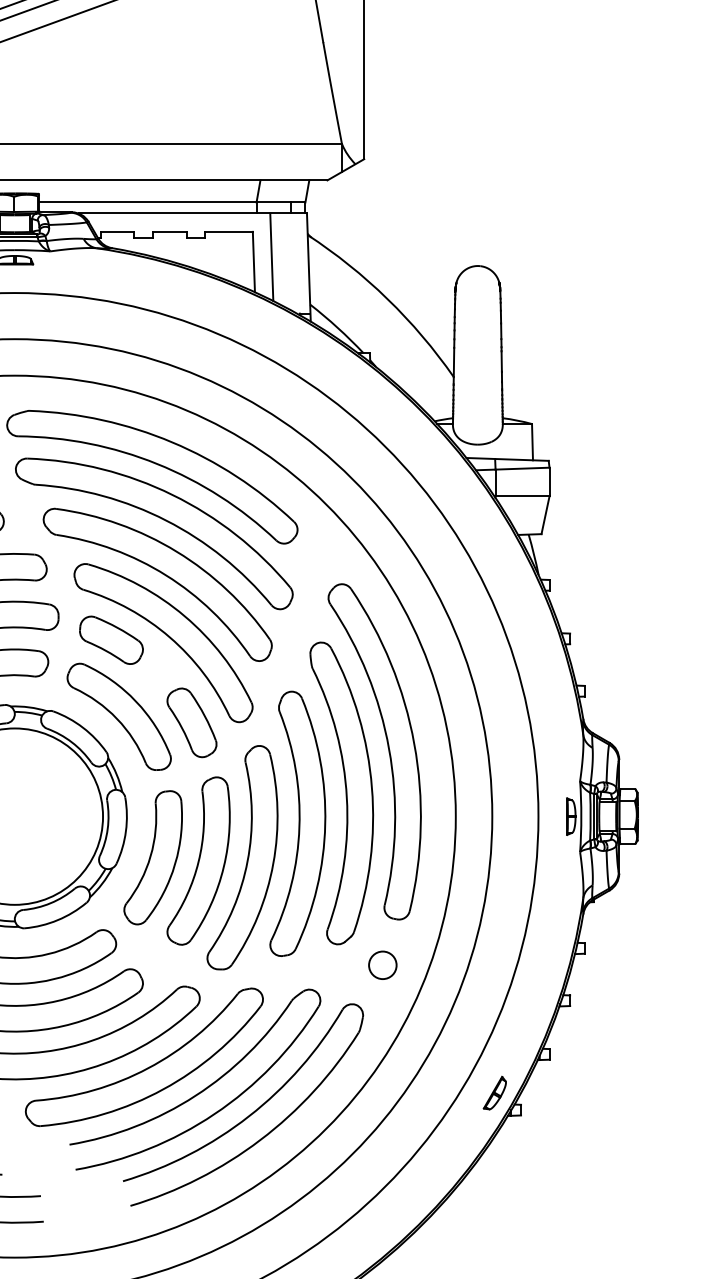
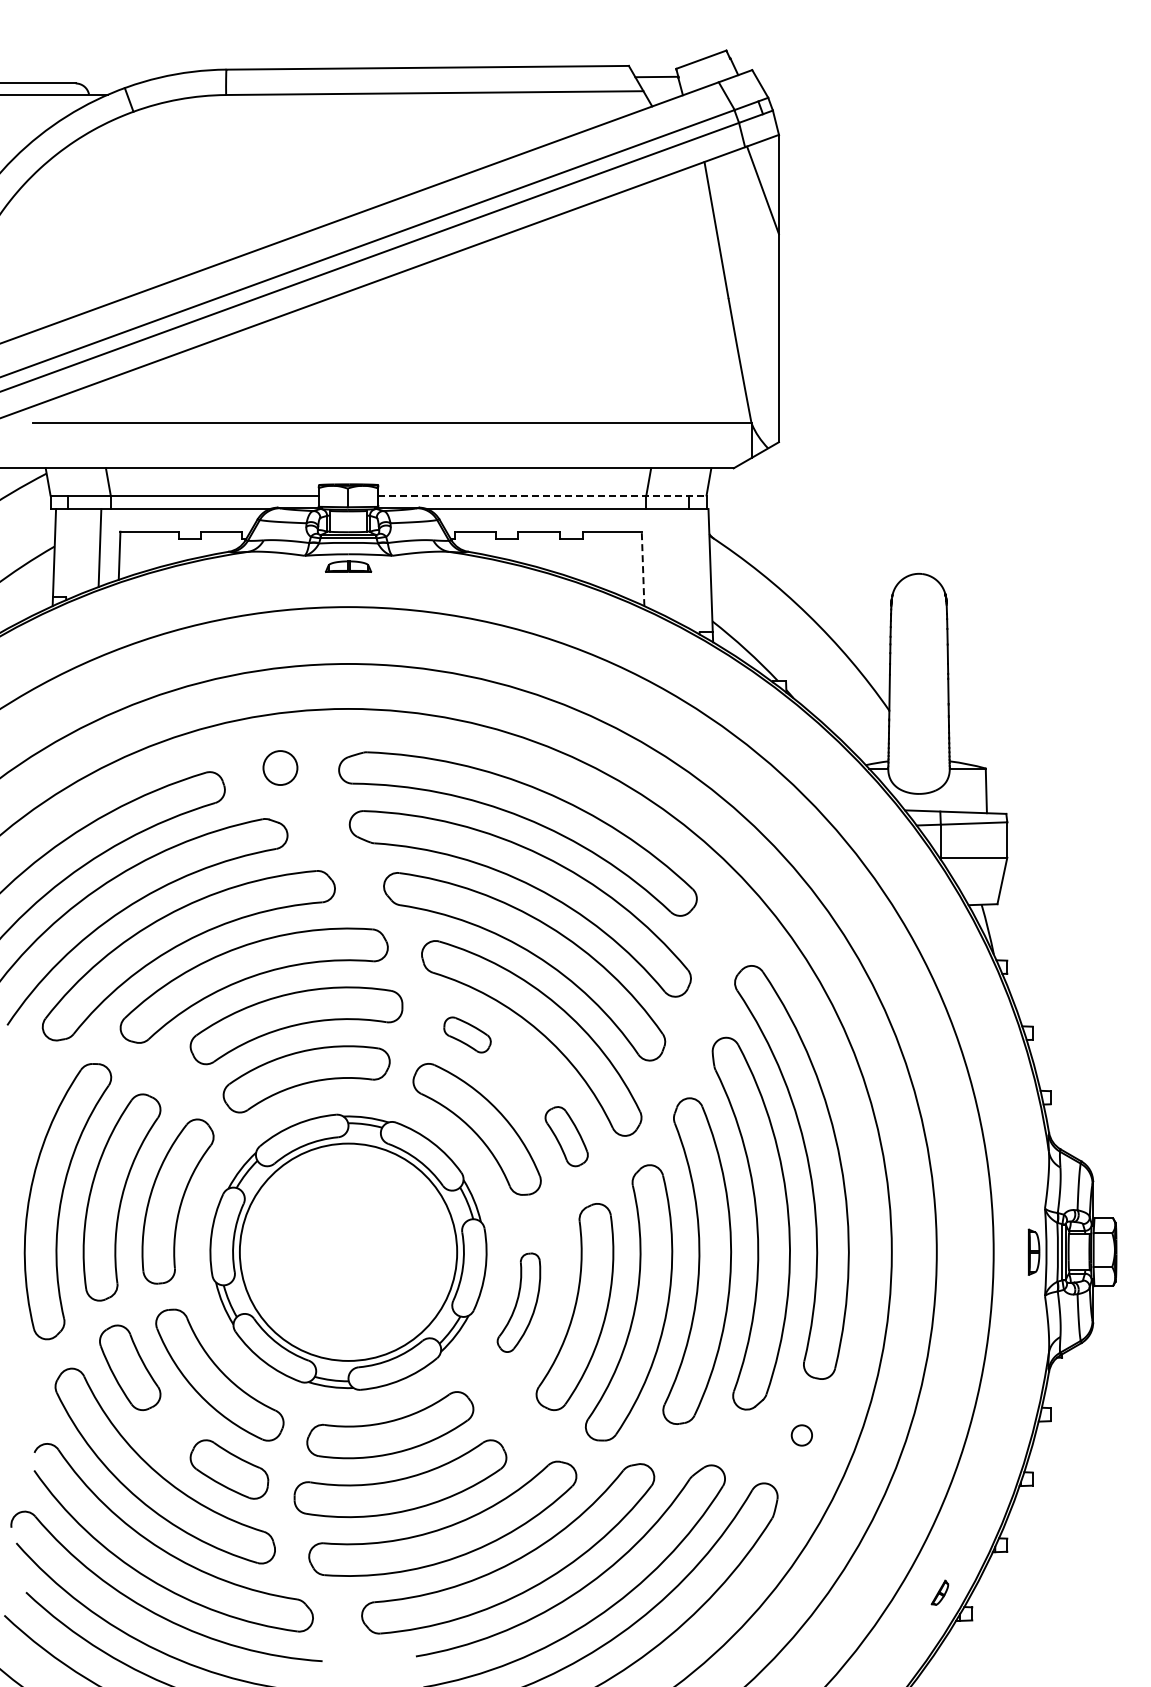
line: (172, 202) -> (542, 495), solid -> dashed
line: (272, 256) -> (665, 562), removed
line: (254, 261) -> (643, 568), solid -> dashed
part: (111, 639) -> (467, 1034), size x0.6
part: (191, 722) -> (566, 1136), size x0.7
part: (152, 857) -> (518, 1302), size x0.6
circle: (382, 965) -> (801, 1435), size x0.6
part: (494, 1092) -> (939, 1592), size x0.6

